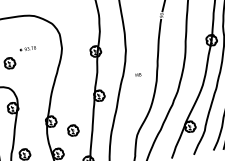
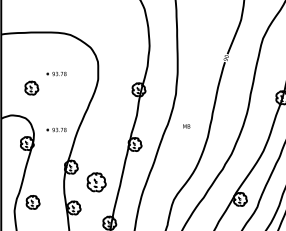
part: (34, 93) -> (56, 129), added
part: (73, 129) -> (96, 181), size x1.4

